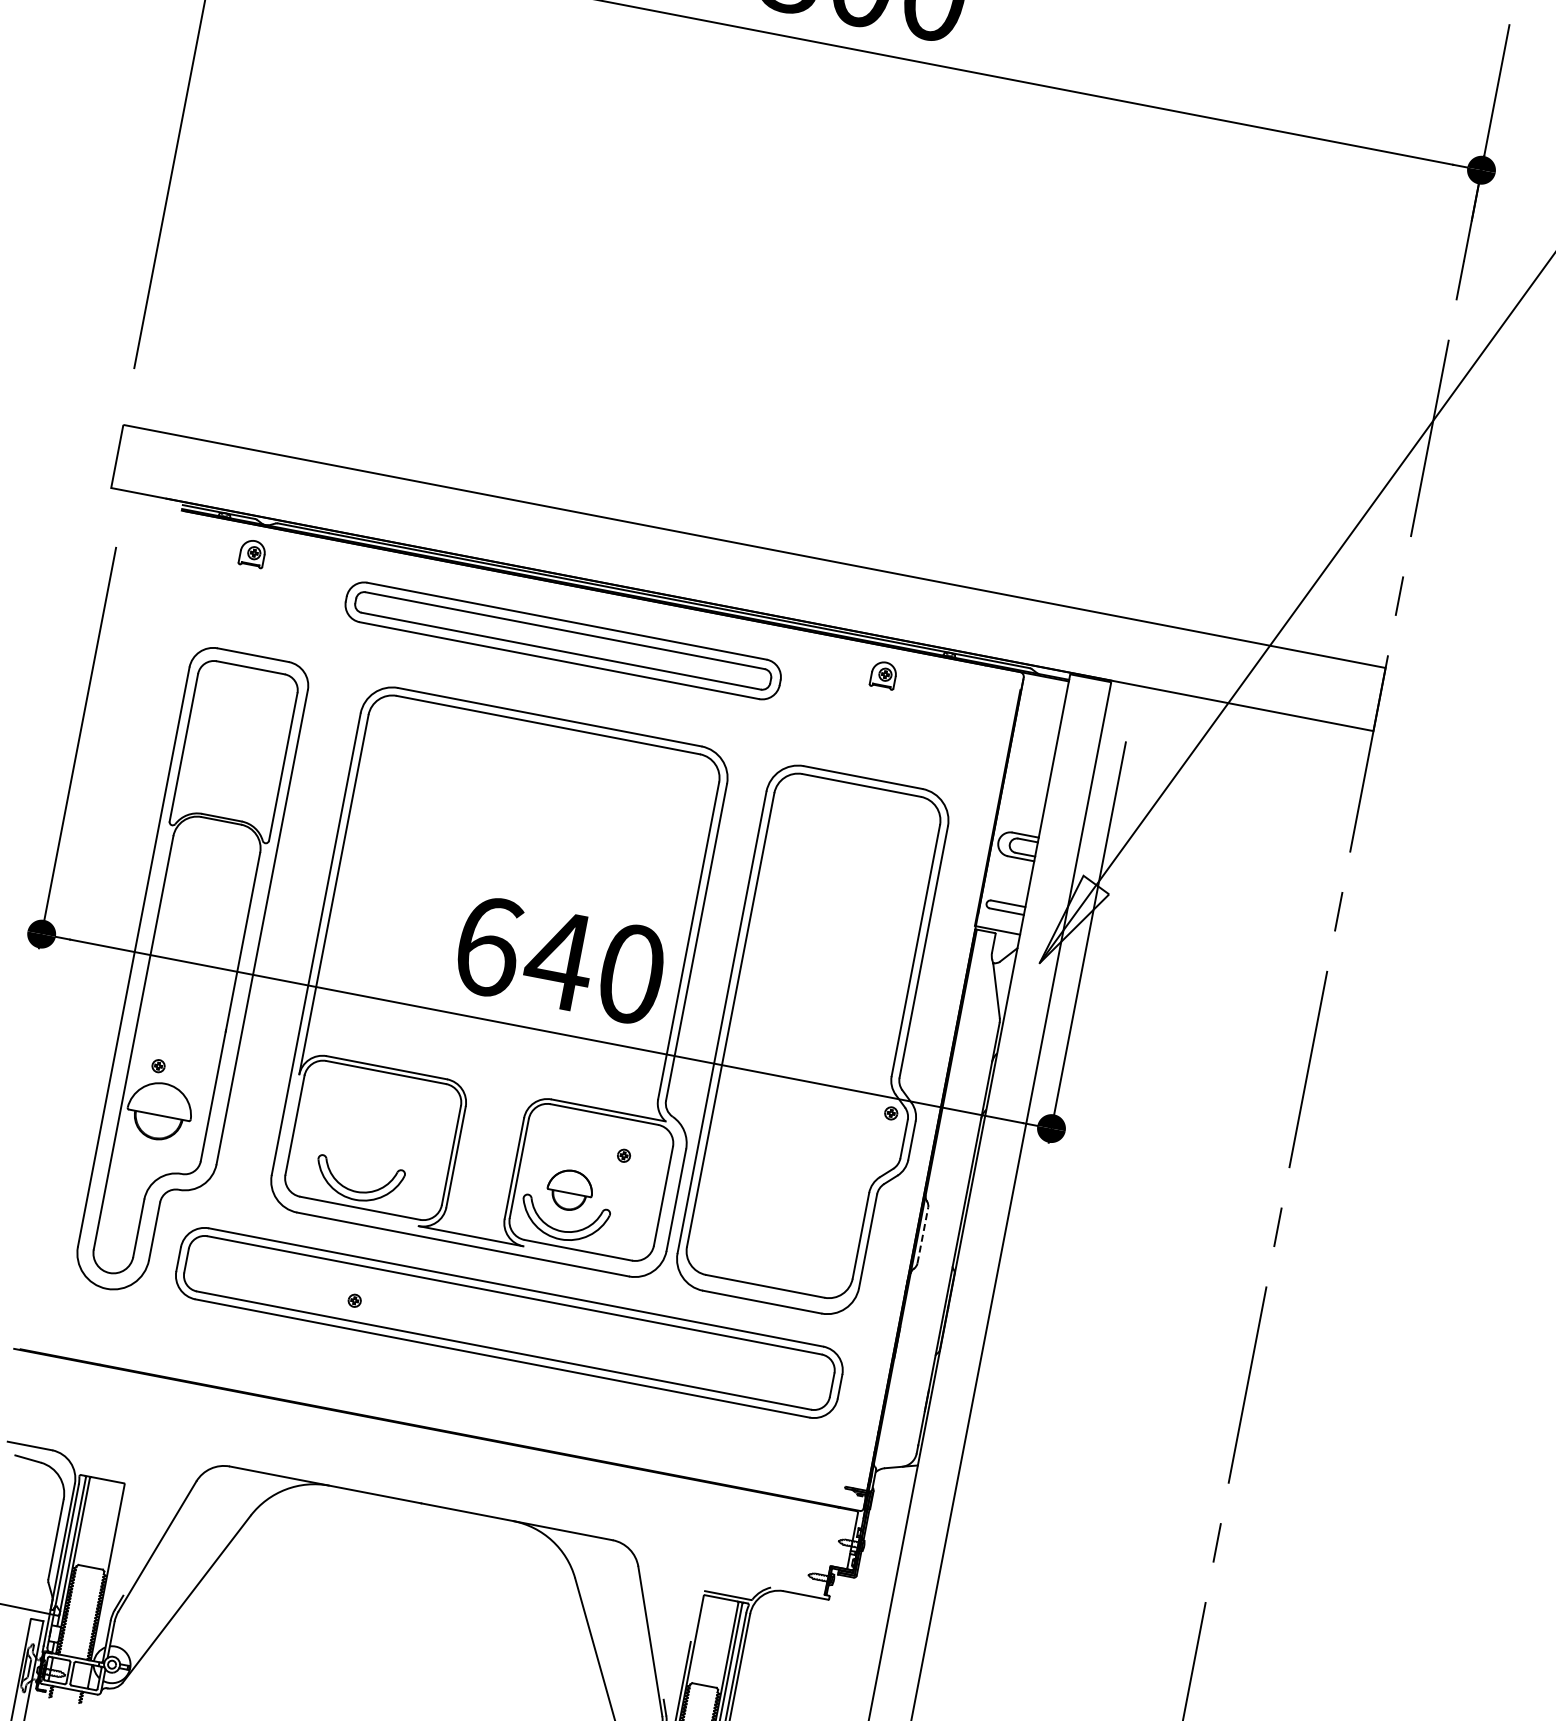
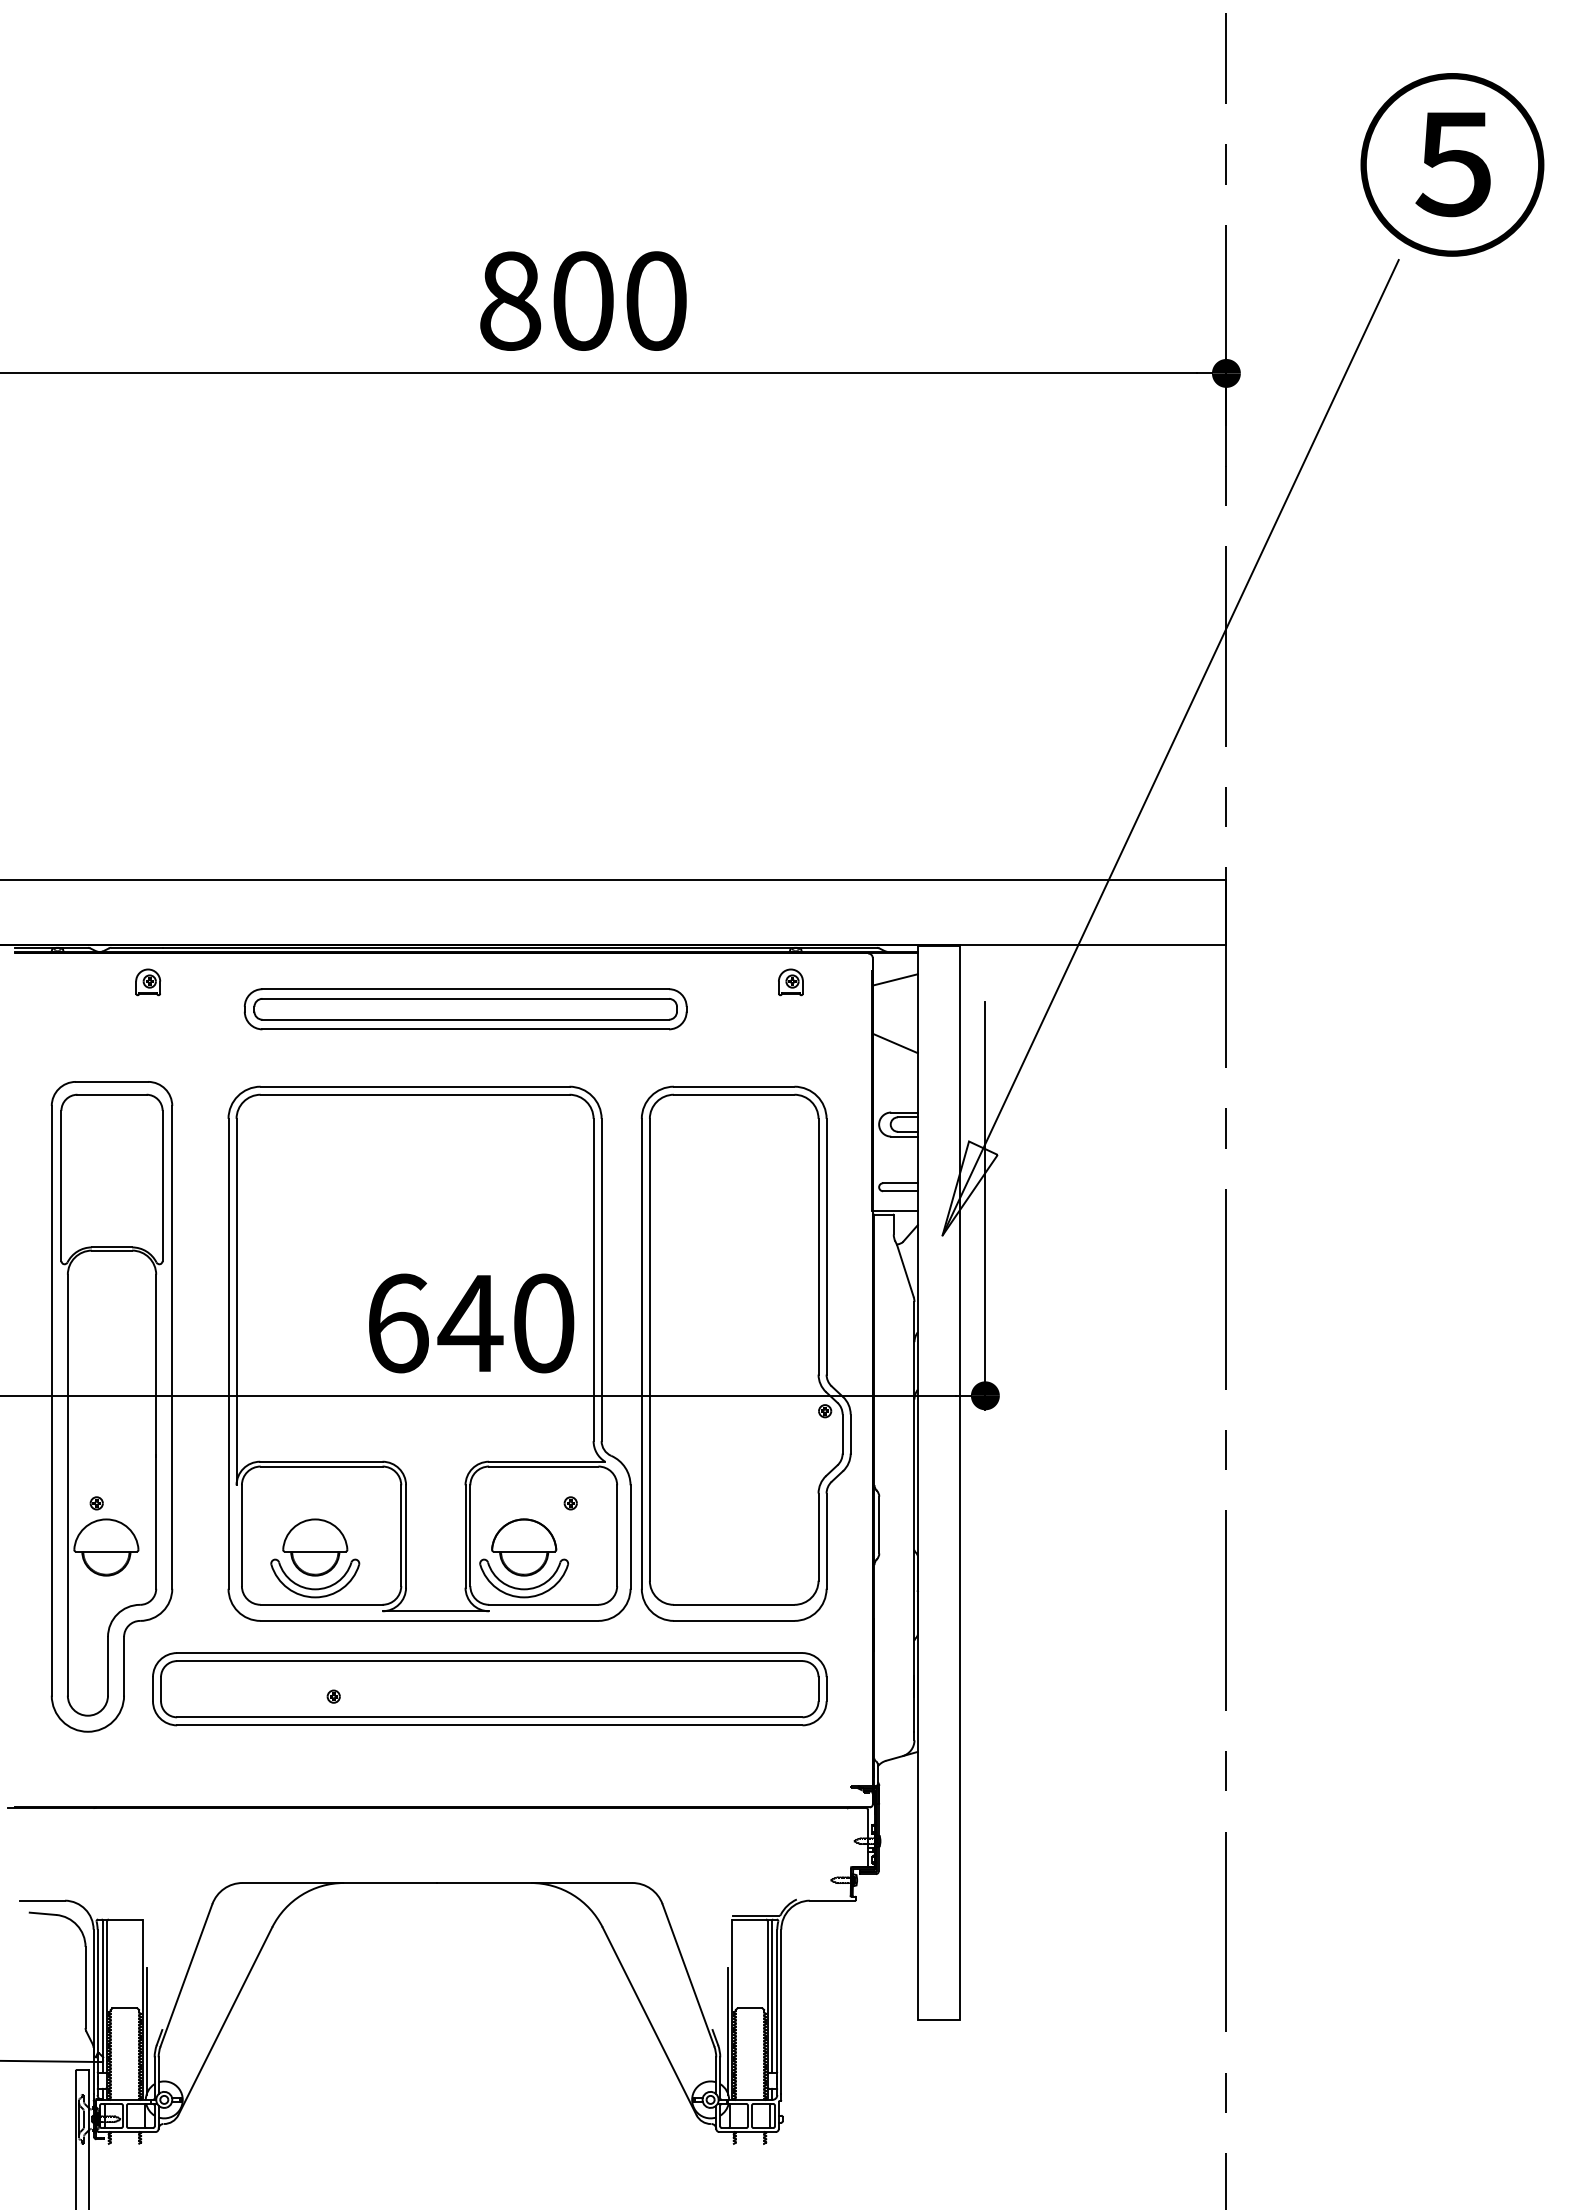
part: (252, 553) -> (148, 982), moved
part: (562, 641) -> (465, 1009), moved
part: (883, 675) -> (790, 982), moved
line: (1040, 702) -> (894, 979), added
line: (1028, 765) -> (894, 1043), added
part: (365, 1150) -> (315, 1547), added
part: (570, 1190) -> (524, 1547), size x1.43
line: (923, 1234) -> (879, 1524), dashed -> solid
line: (107, 1594) -> (146, 2031), added

